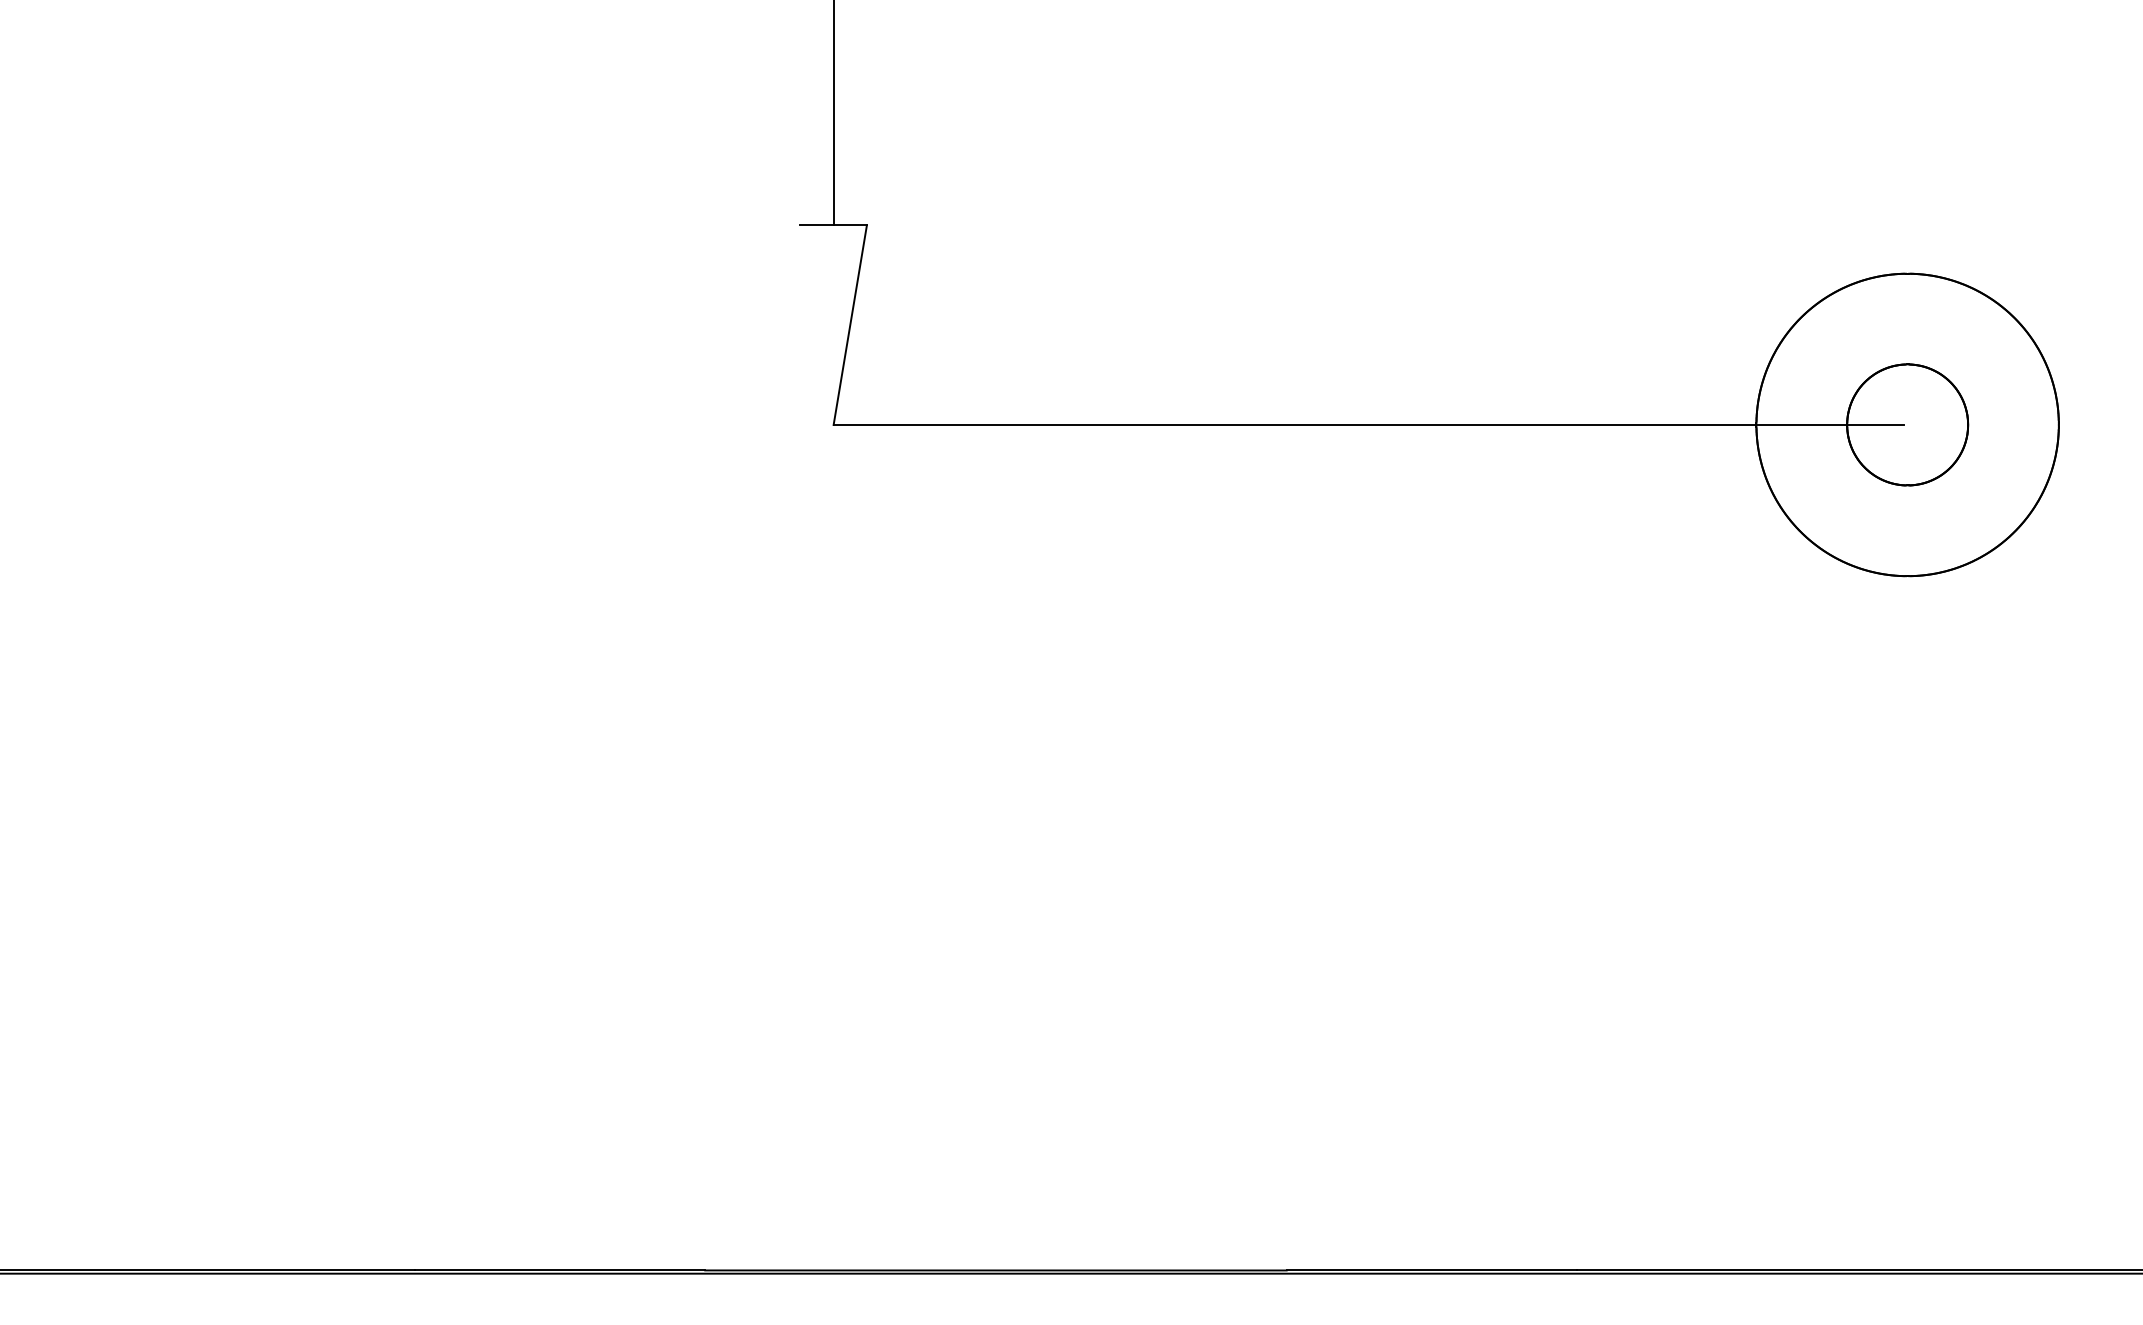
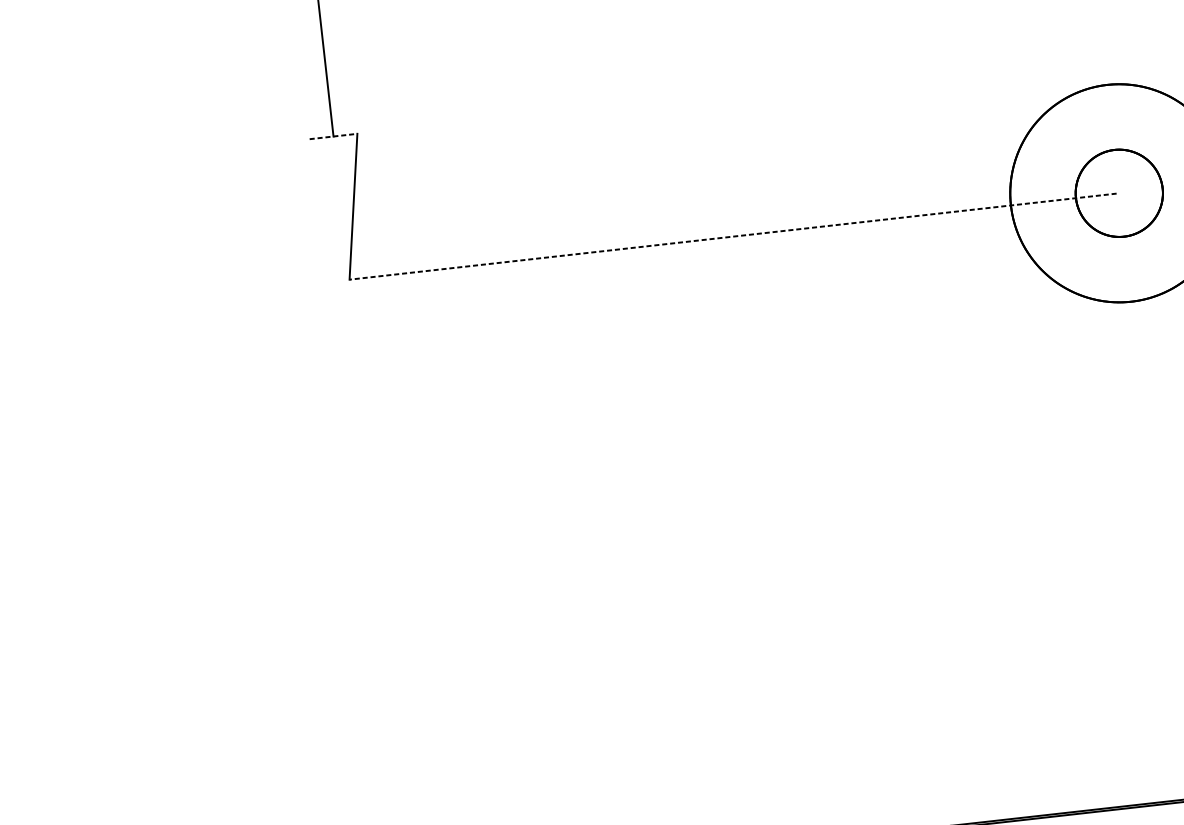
line: (834, 225) -> (334, 136), solid -> dashed
line: (1368, 424) -> (732, 236), solid -> dashed

